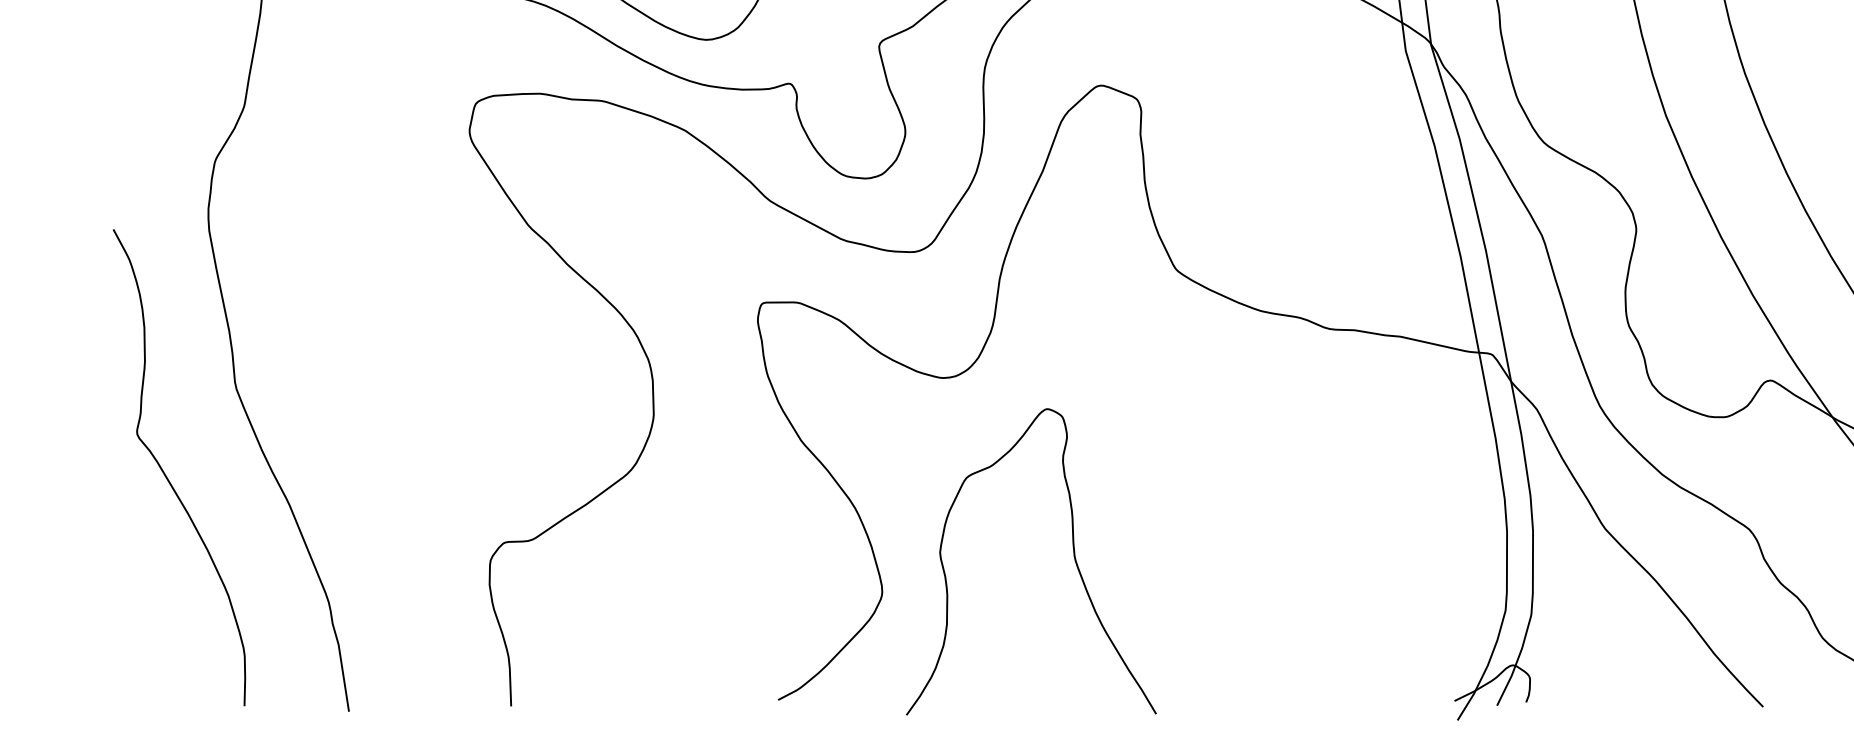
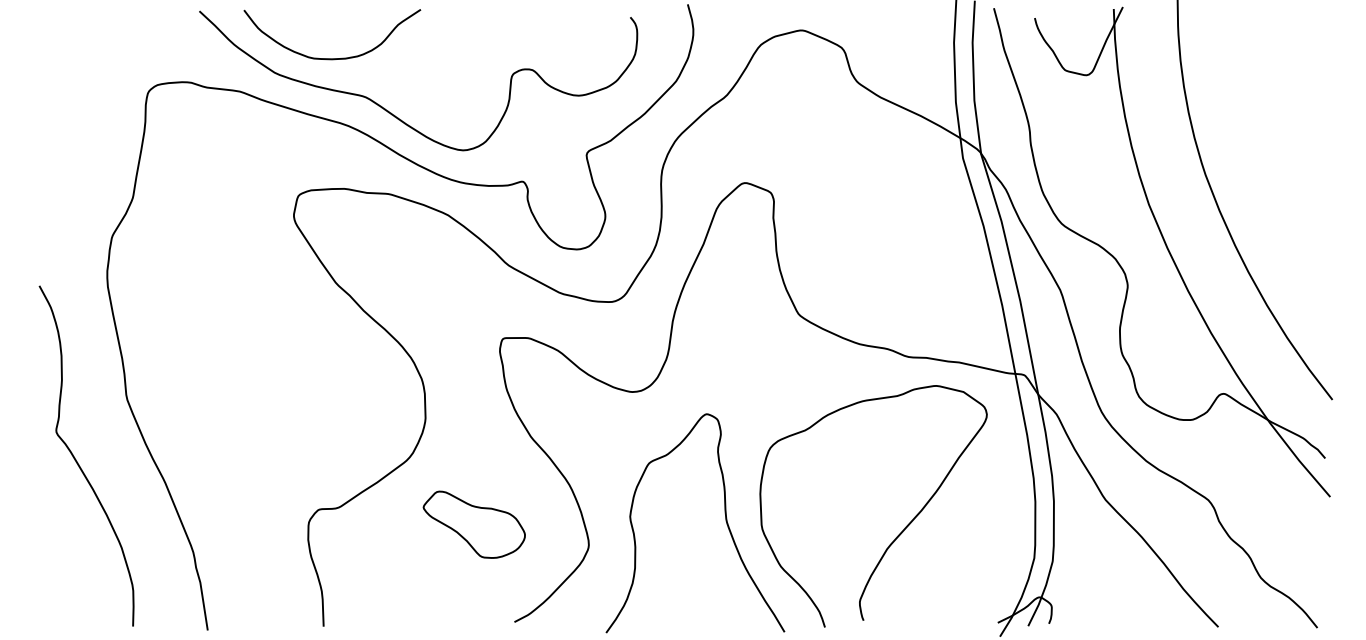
part: (720, 563) -> (473, 524), added
curve: (1318, 574) -> (900, 532), added

